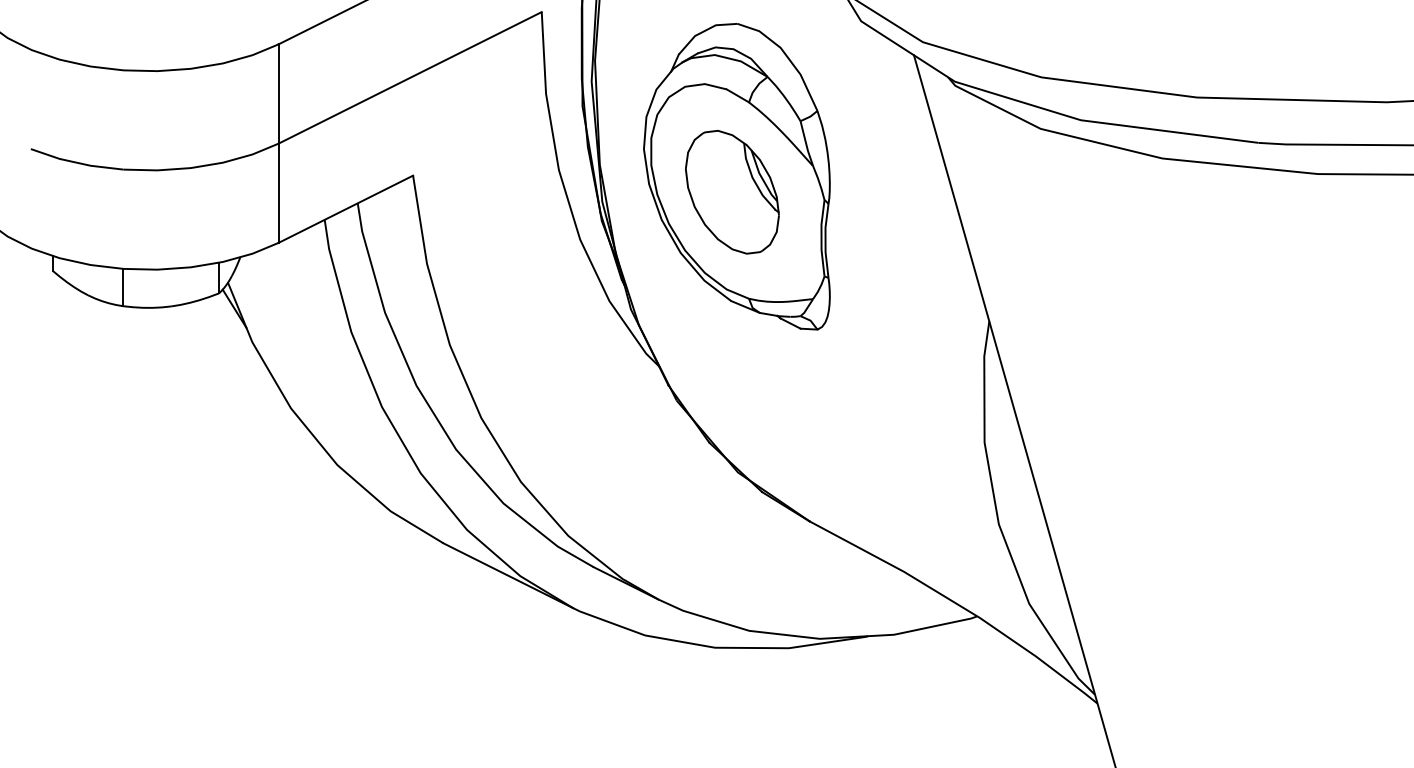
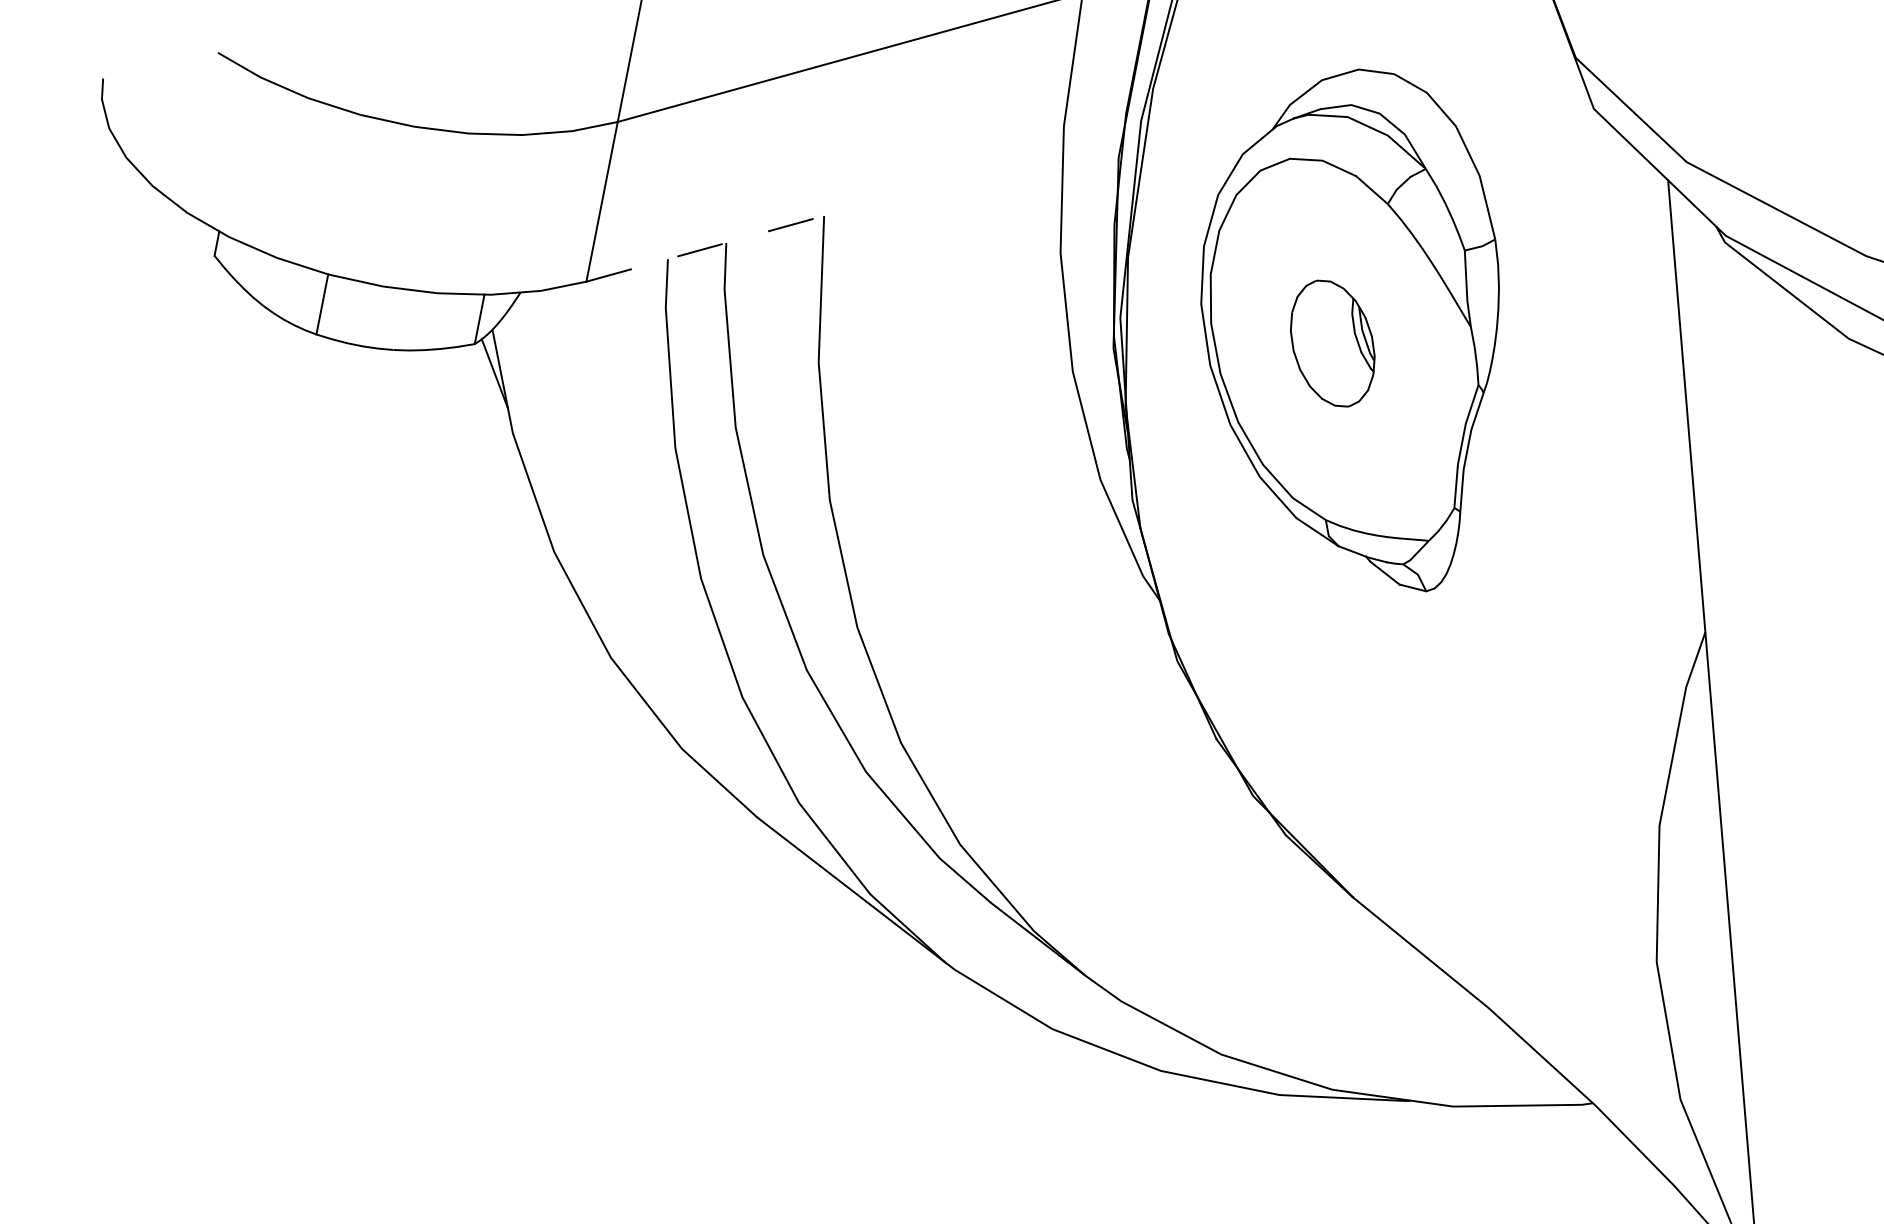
part: (732, 192) -> (1332, 343), size x0.6
line: (346, 209) -> (706, 249), solid -> dashed

